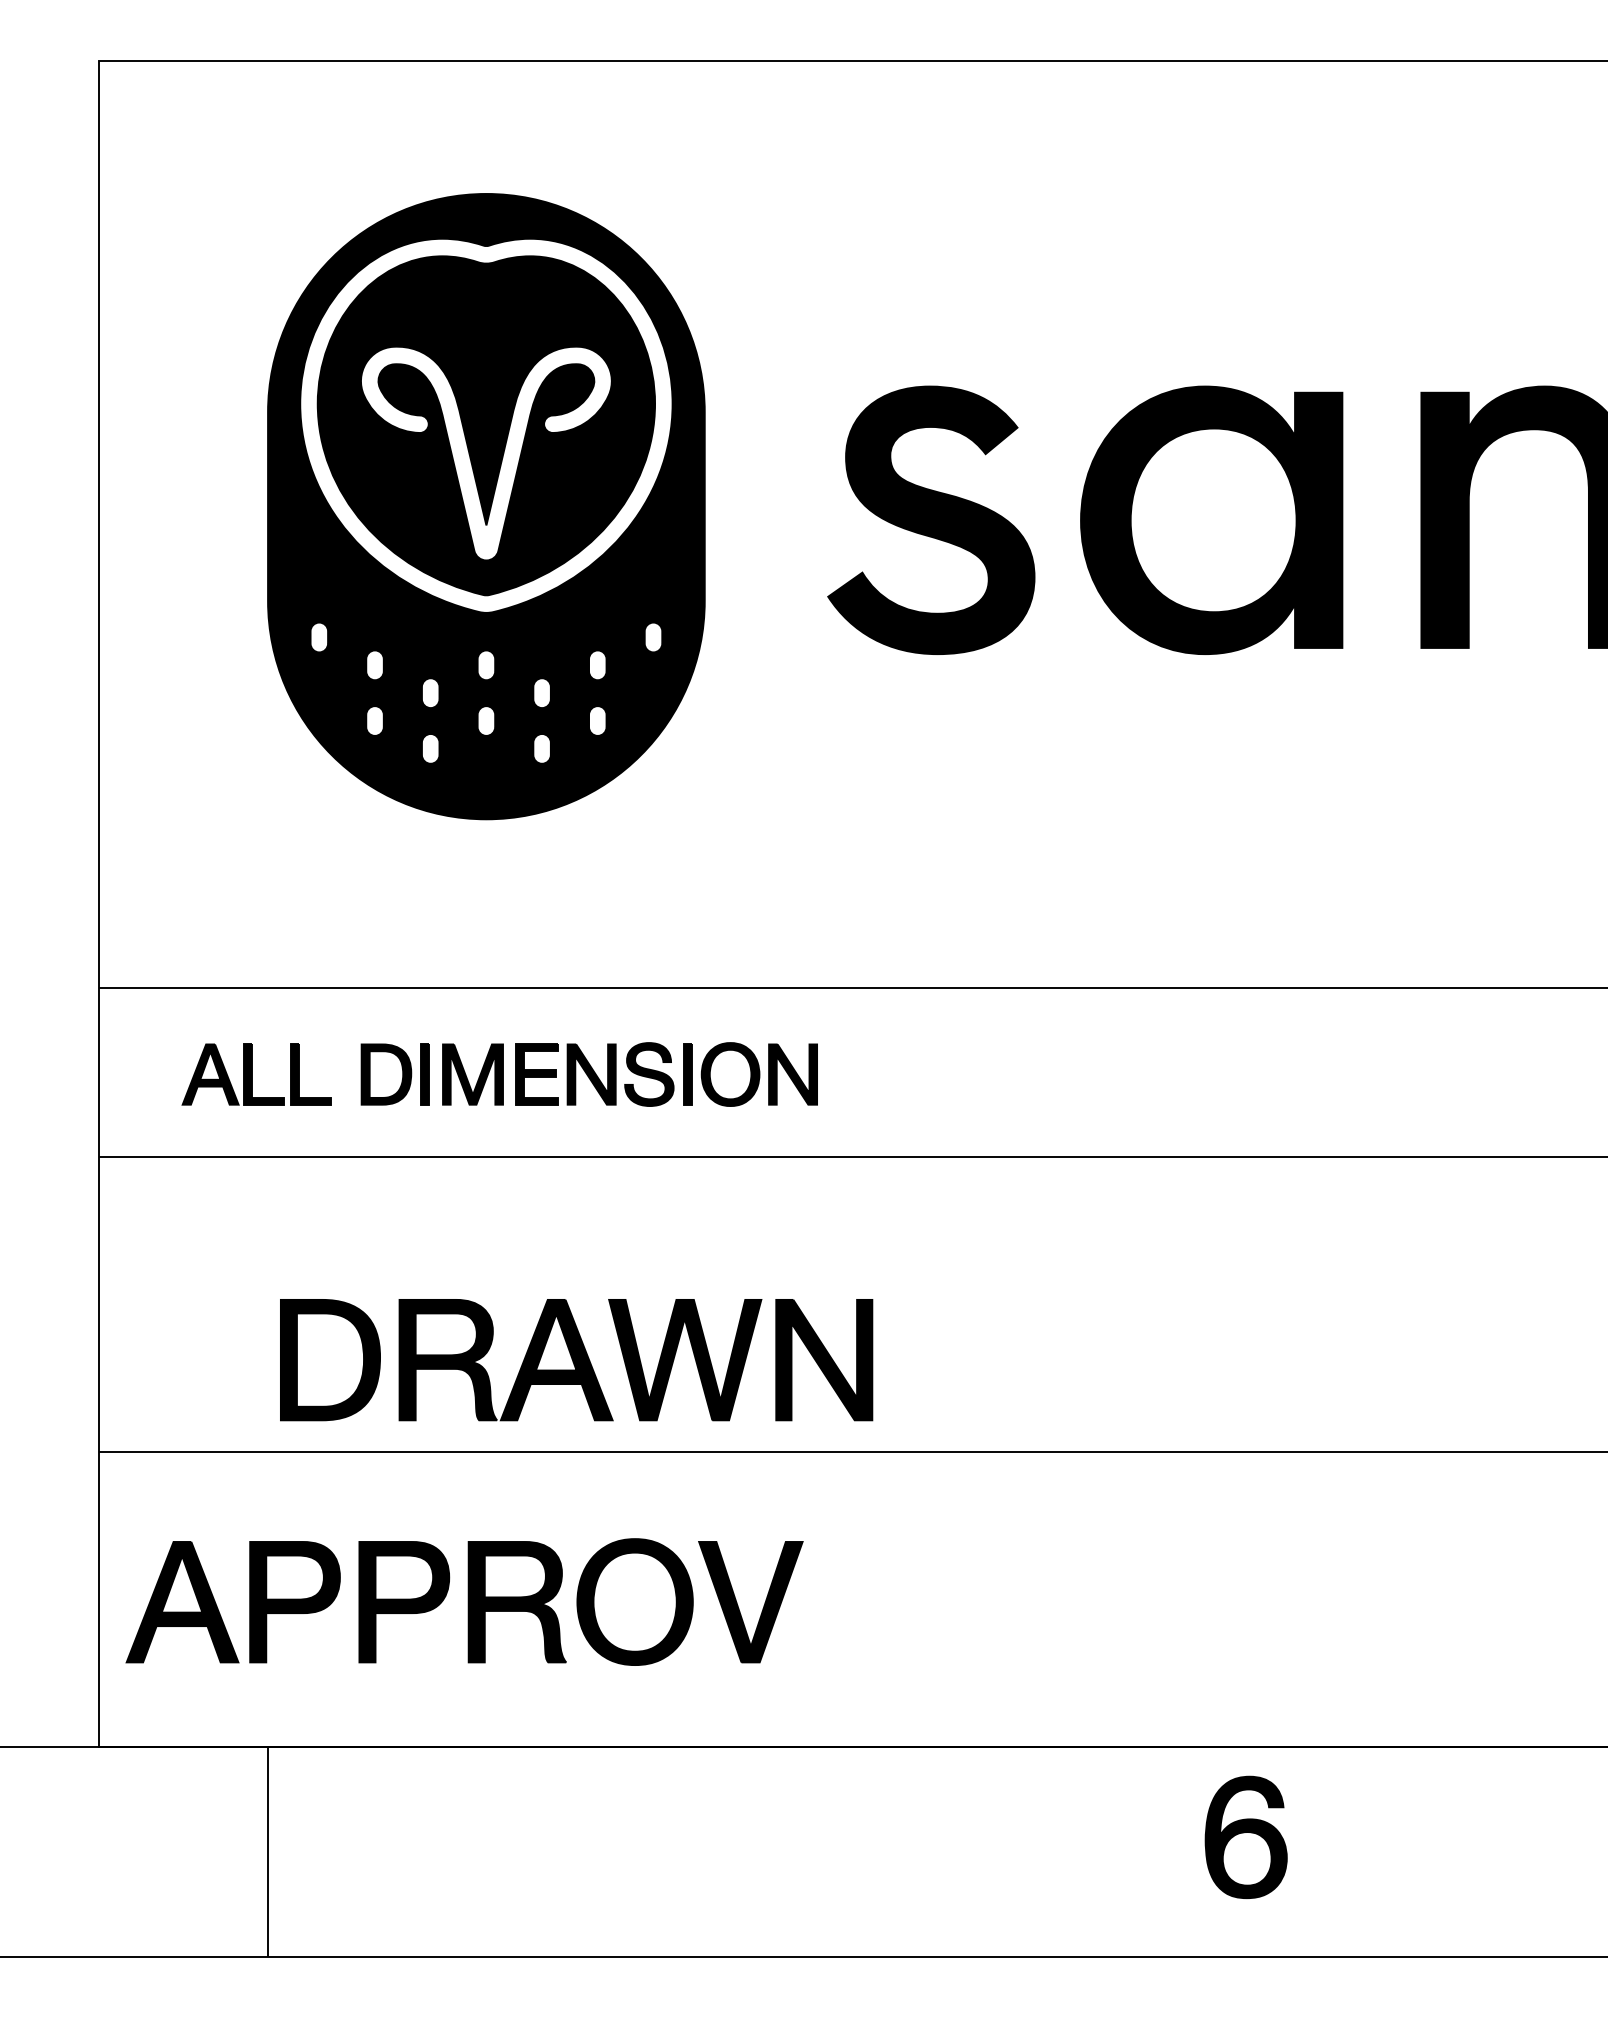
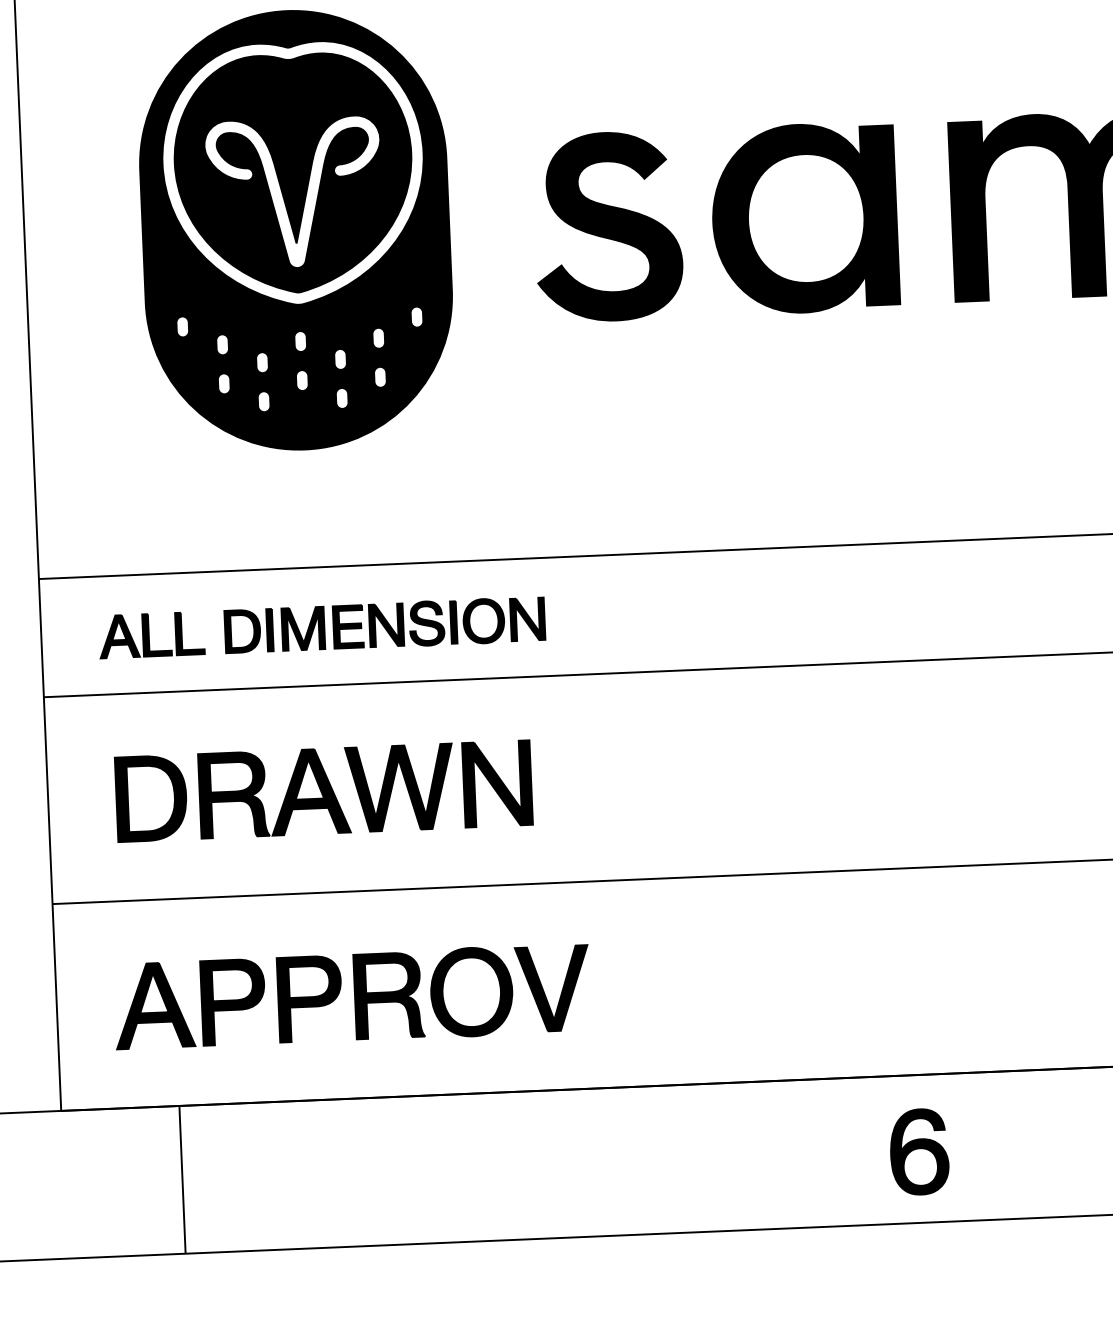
part: (576, 1360) -> (323, 791), moved
part: (464, 1601) -> (352, 996), moved
part: (1245, 1836) -> (918, 1151), moved

